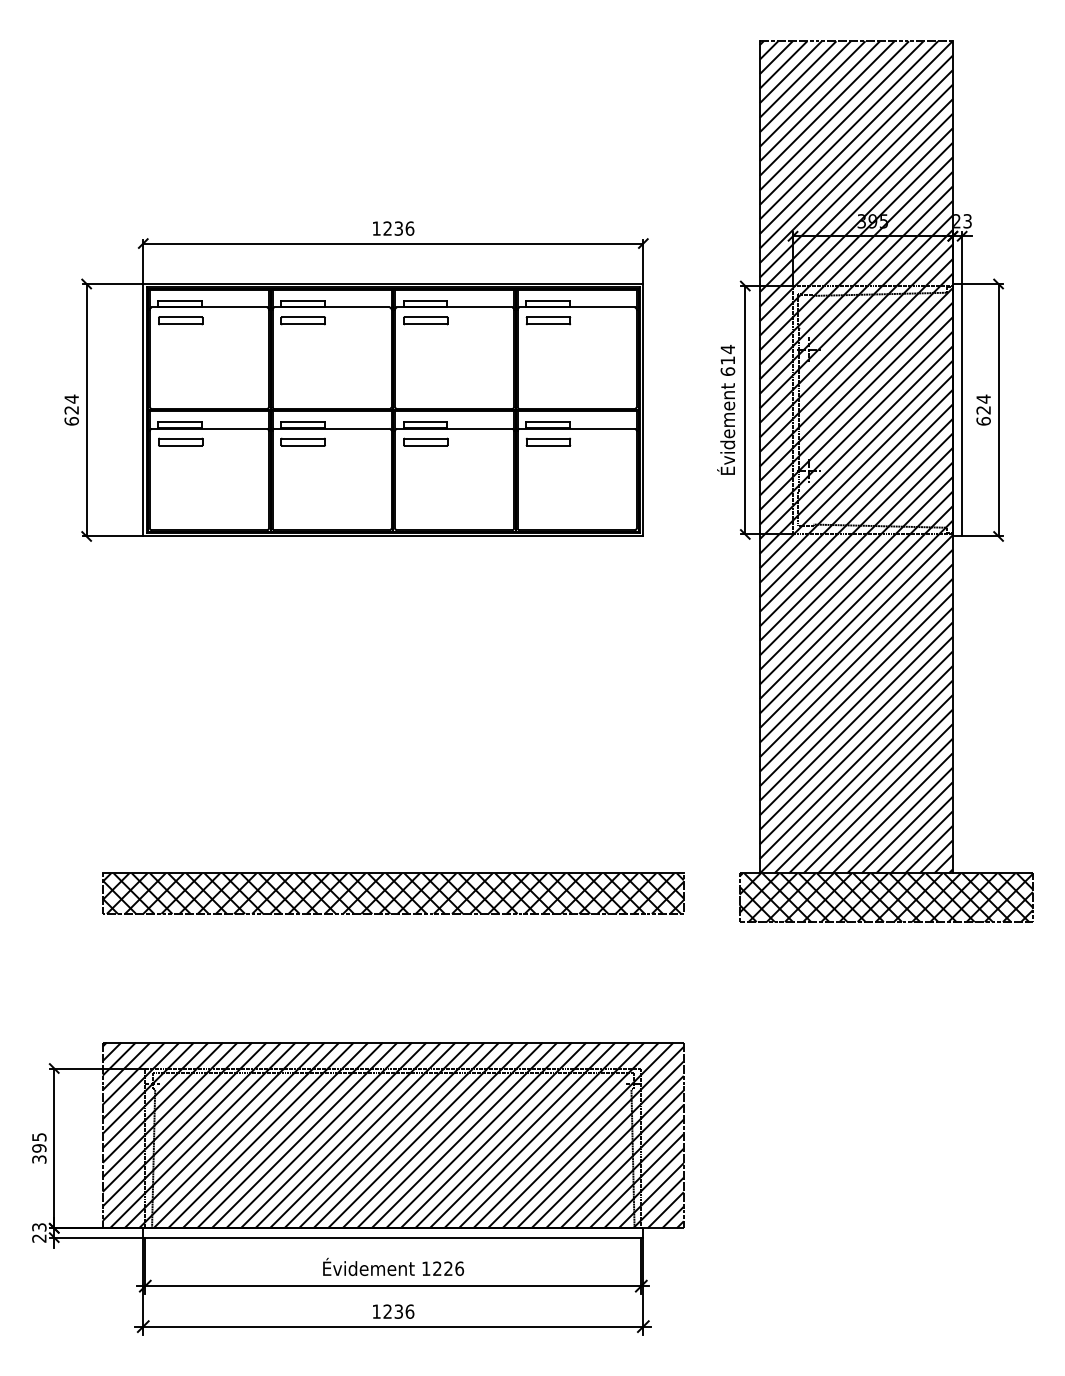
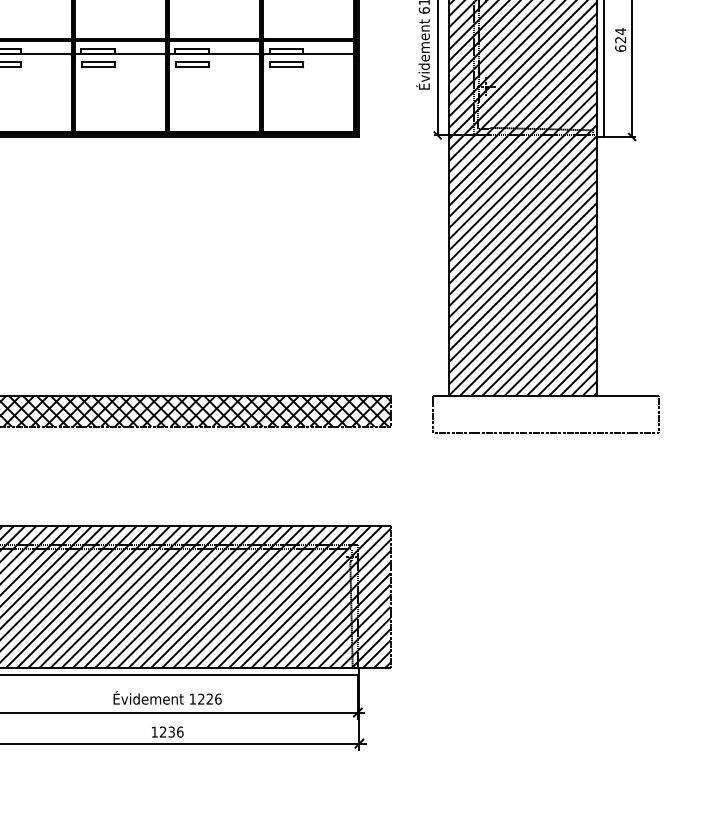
hatch: (885, 897) -> (545, 414), removed

